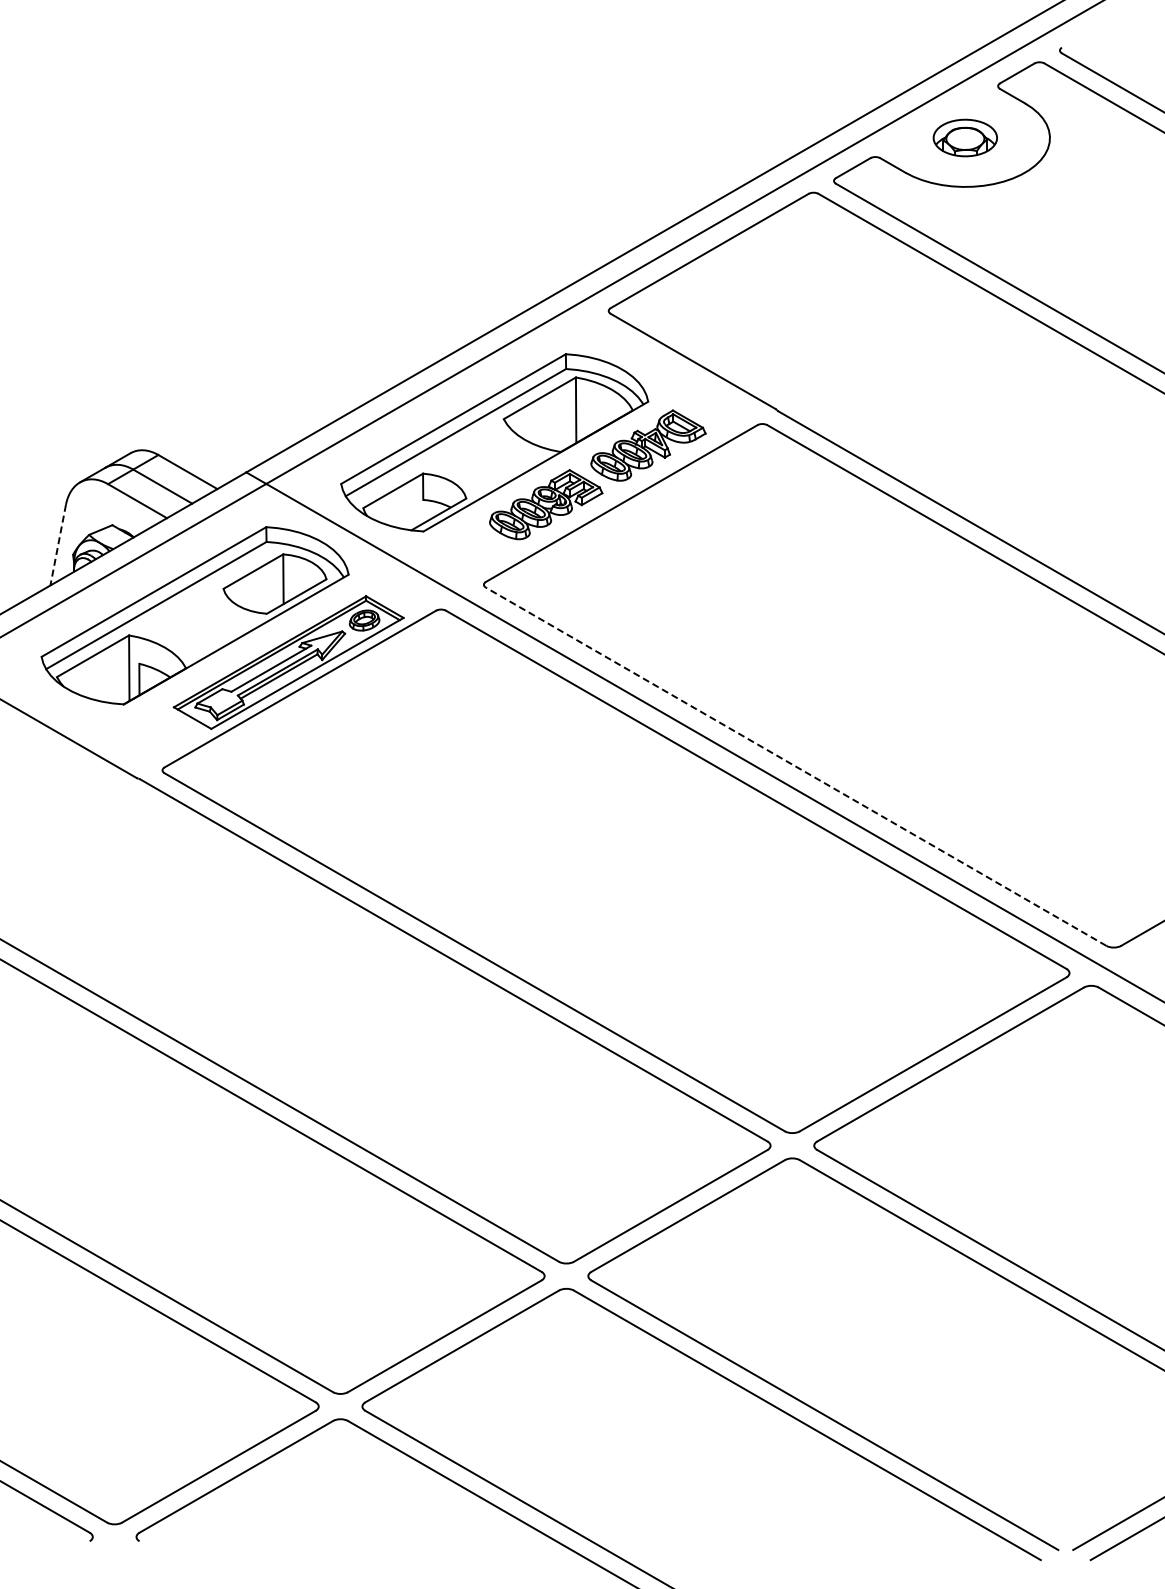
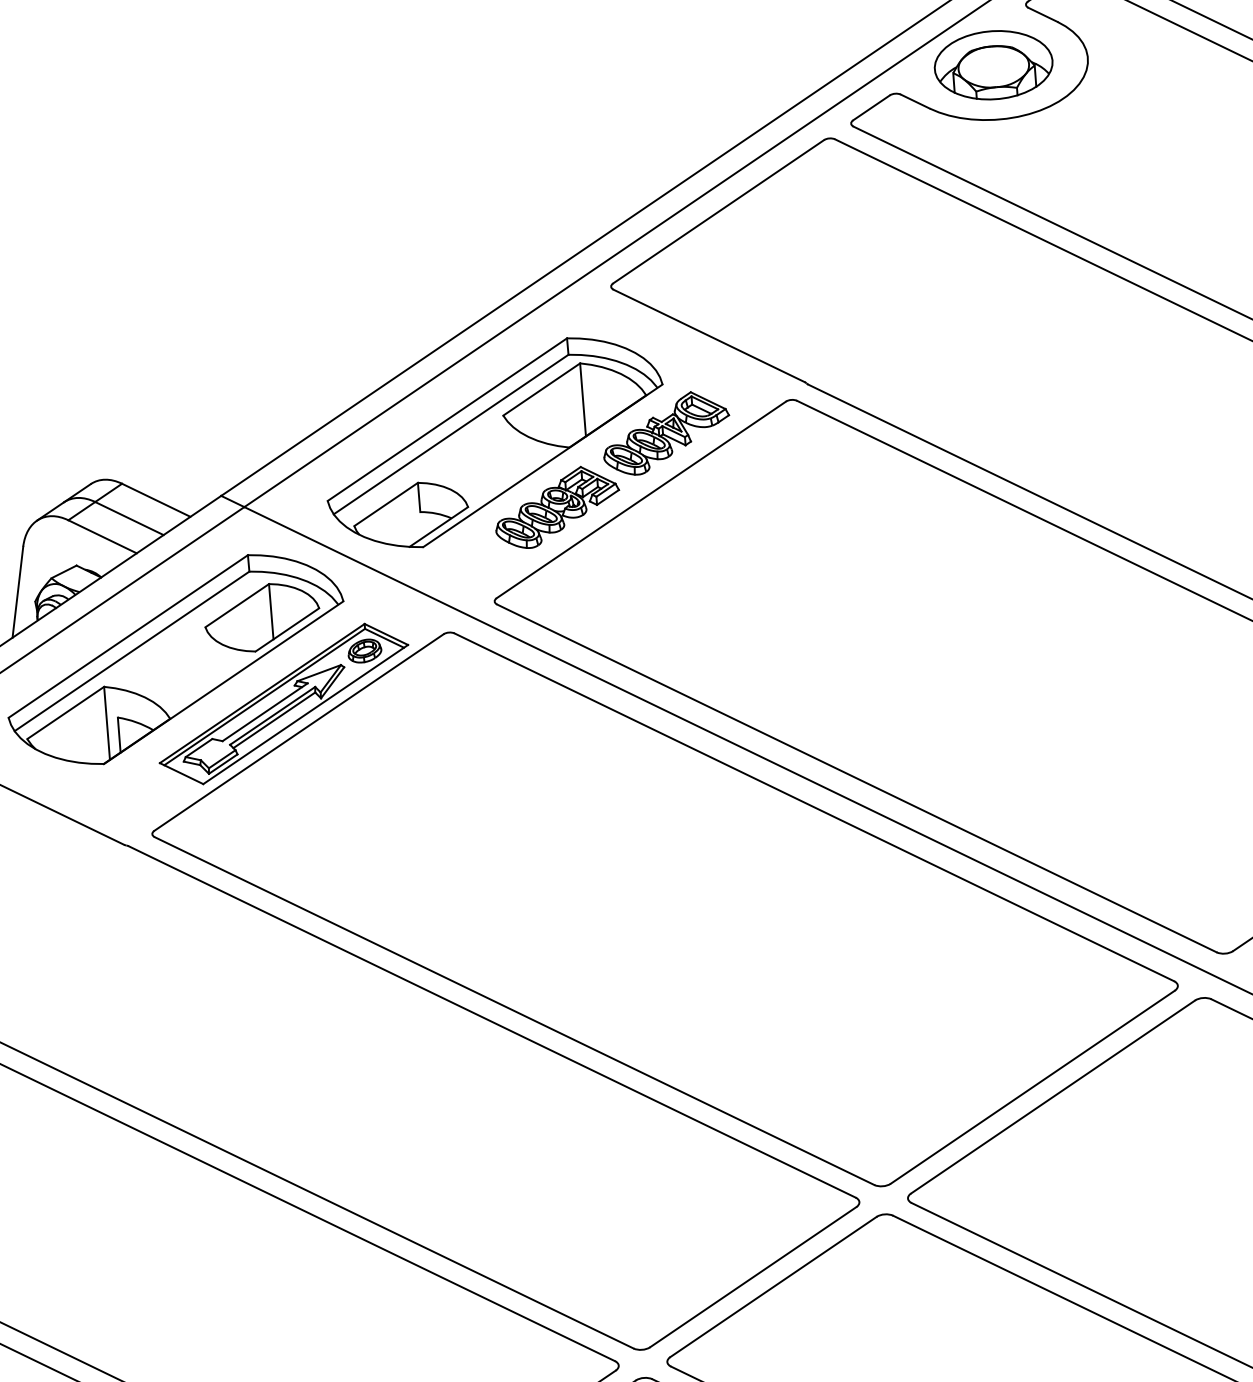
part: (965, 137) -> (993, 64), size x1.67
line: (58, 545) -> (18, 592), dashed -> solid
line: (795, 766) -> (856, 778), dashed -> solid

